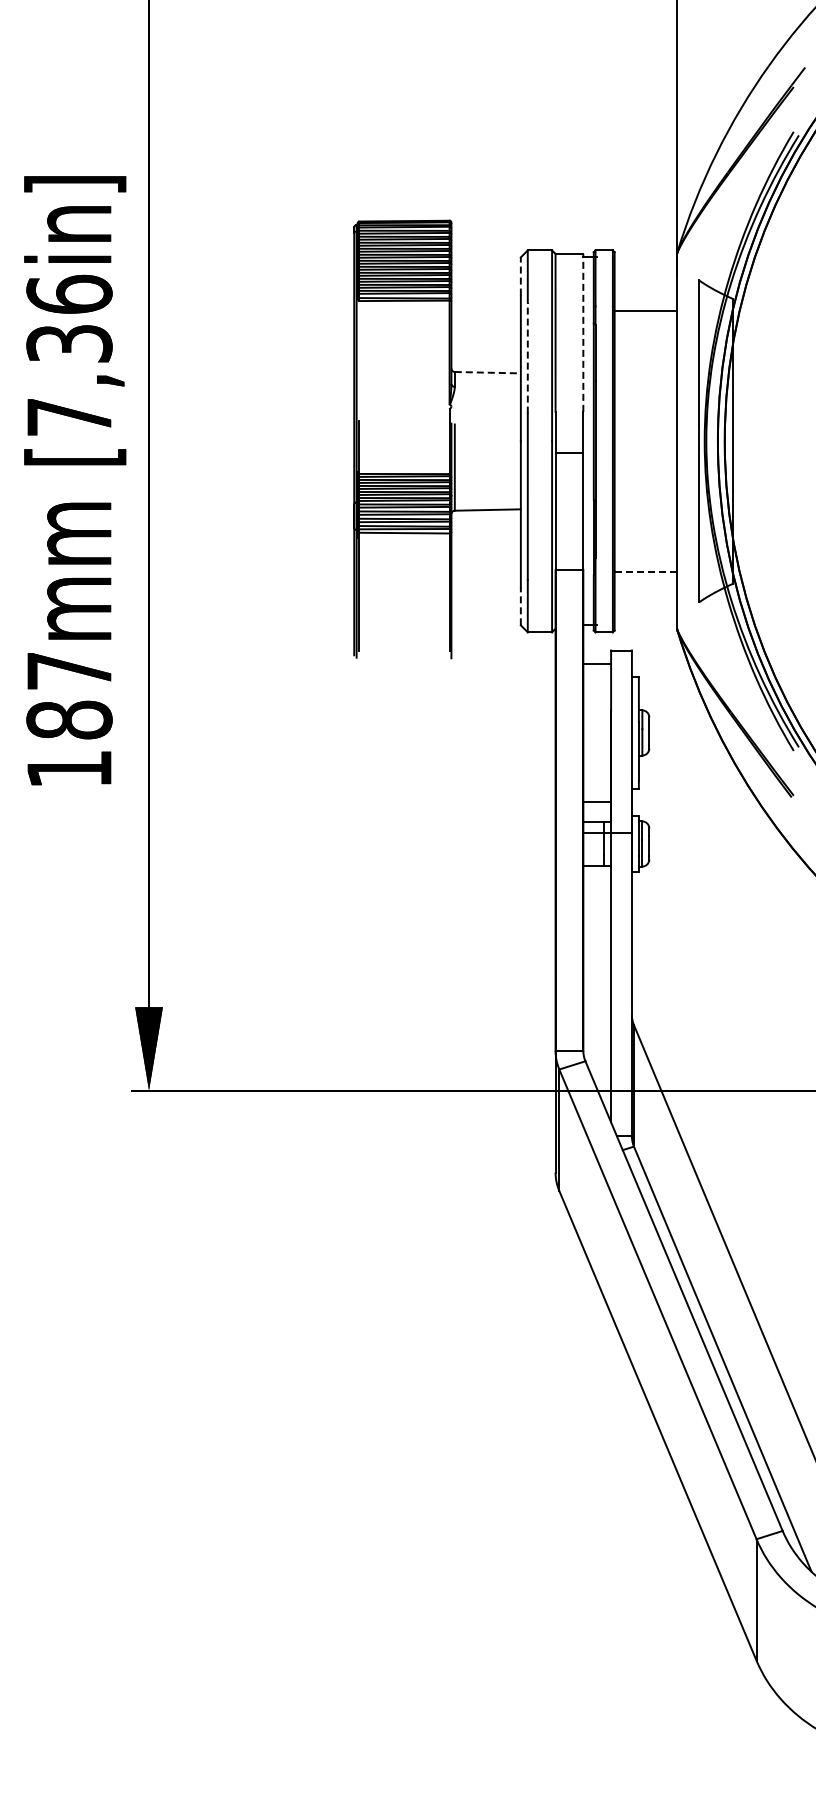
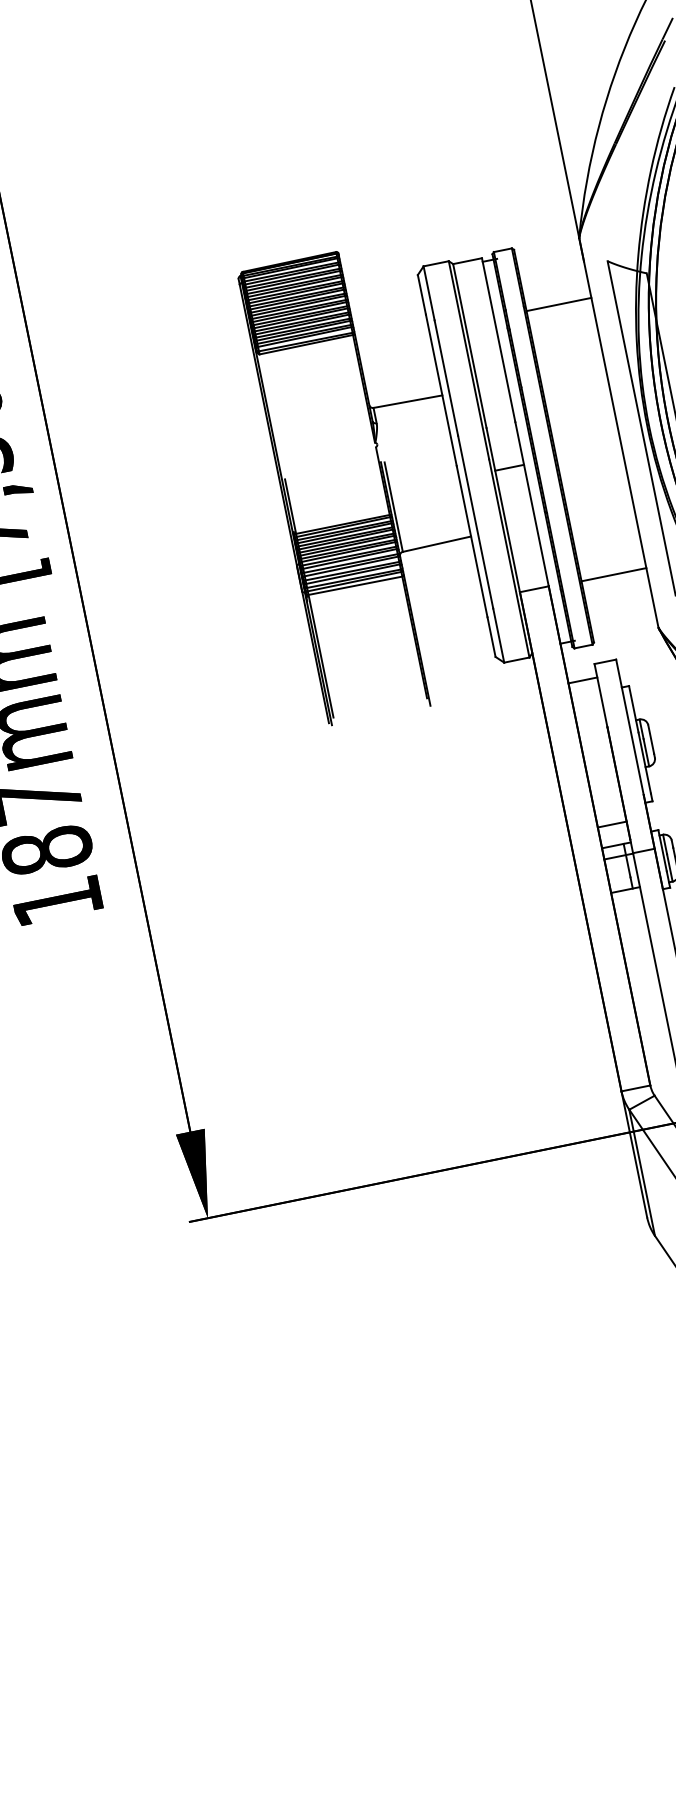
line: (520, 275) -> (421, 293), dashed -> solid
line: (583, 332) -> (498, 339), dashed -> solid
line: (527, 358) -> (446, 378), dashed -> solid
line: (488, 372) -> (408, 401), dashed -> solid
line: (646, 571) -> (614, 574), dashed -> solid
line: (520, 605) -> (491, 636), dashed -> solid

